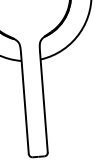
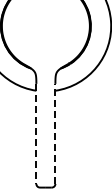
line: (43, 102) -> (55, 133), solid -> dashed
line: (25, 104) -> (36, 134), solid -> dashed

